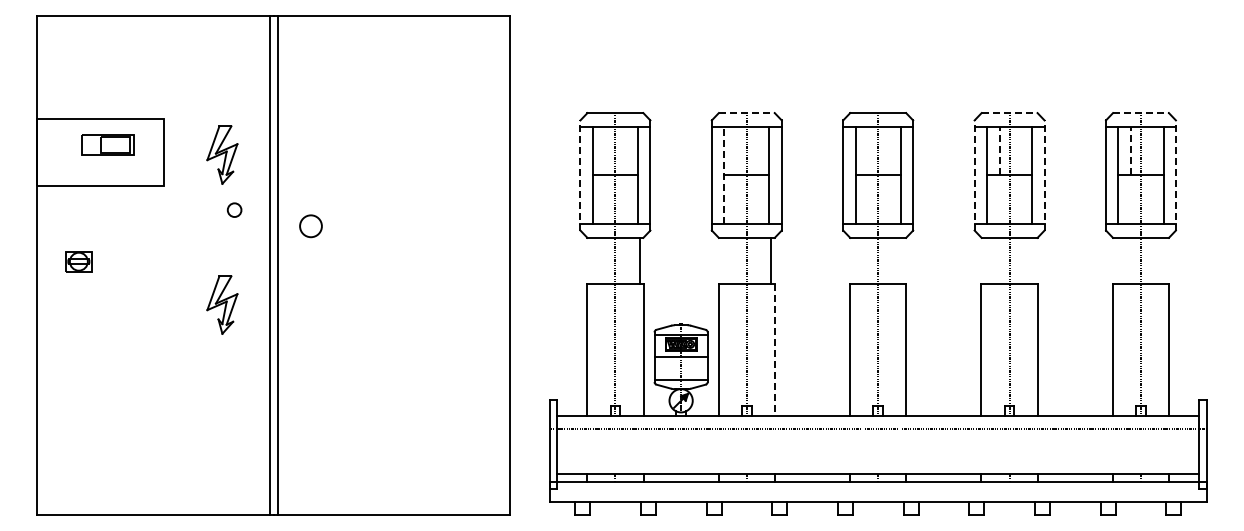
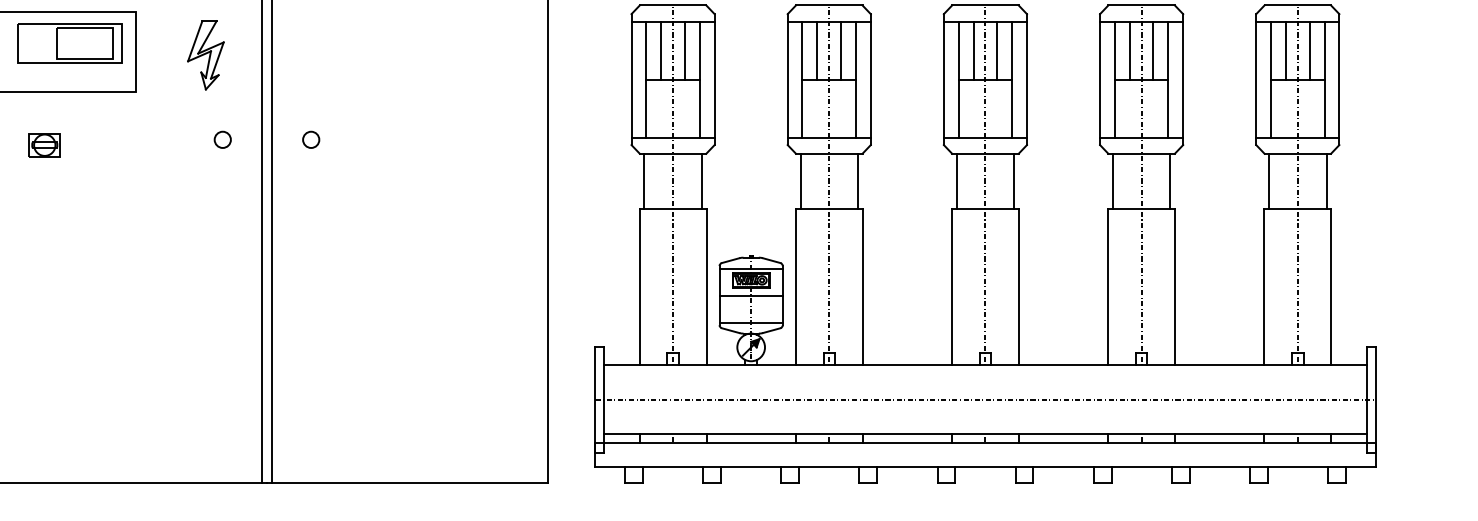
line: (746, 113) -> (828, 5), dashed -> solid
line: (1009, 113) -> (1141, 5), dashed -> solid
line: (1140, 113) -> (1297, 5), dashed -> solid
part: (107, 144) -> (69, 42), size x1.67
line: (605, 150) -> (661, 49), added
line: (625, 150) -> (685, 49), added
line: (736, 150) -> (817, 49), added
line: (756, 150) -> (840, 49), added
line: (868, 150) -> (973, 49), added
line: (888, 150) -> (997, 49), added
line: (999, 150) -> (1129, 49), dashed -> solid
line: (1019, 150) -> (1153, 49), added
line: (1131, 150) -> (1286, 49), dashed -> solid
line: (1150, 150) -> (1309, 49), added
line: (580, 175) -> (631, 79), dashed -> solid
line: (724, 175) -> (802, 79), dashed -> solid
line: (974, 175) -> (1099, 79), dashed -> solid
line: (1044, 175) -> (1183, 79), dashed -> solid
line: (1175, 175) -> (1338, 79), dashed -> solid
circle: (234, 209) -> (222, 139), moved
circle: (310, 225) -> (310, 139), size x0.62
line: (591, 260) -> (644, 180), added
line: (722, 260) -> (800, 180), added
line: (854, 260) -> (957, 180), added
line: (902, 260) -> (1014, 180), added
line: (985, 260) -> (1112, 180), added
line: (1033, 260) -> (1170, 180), added
line: (1116, 260) -> (1268, 180), added
line: (1165, 260) -> (1326, 180), added
part: (78, 261) -> (44, 144), moved
part: (222, 304) -> (206, 232), removed
line: (774, 350) -> (862, 287), dashed -> solid
line: (877, 428) -> (984, 399), moved

